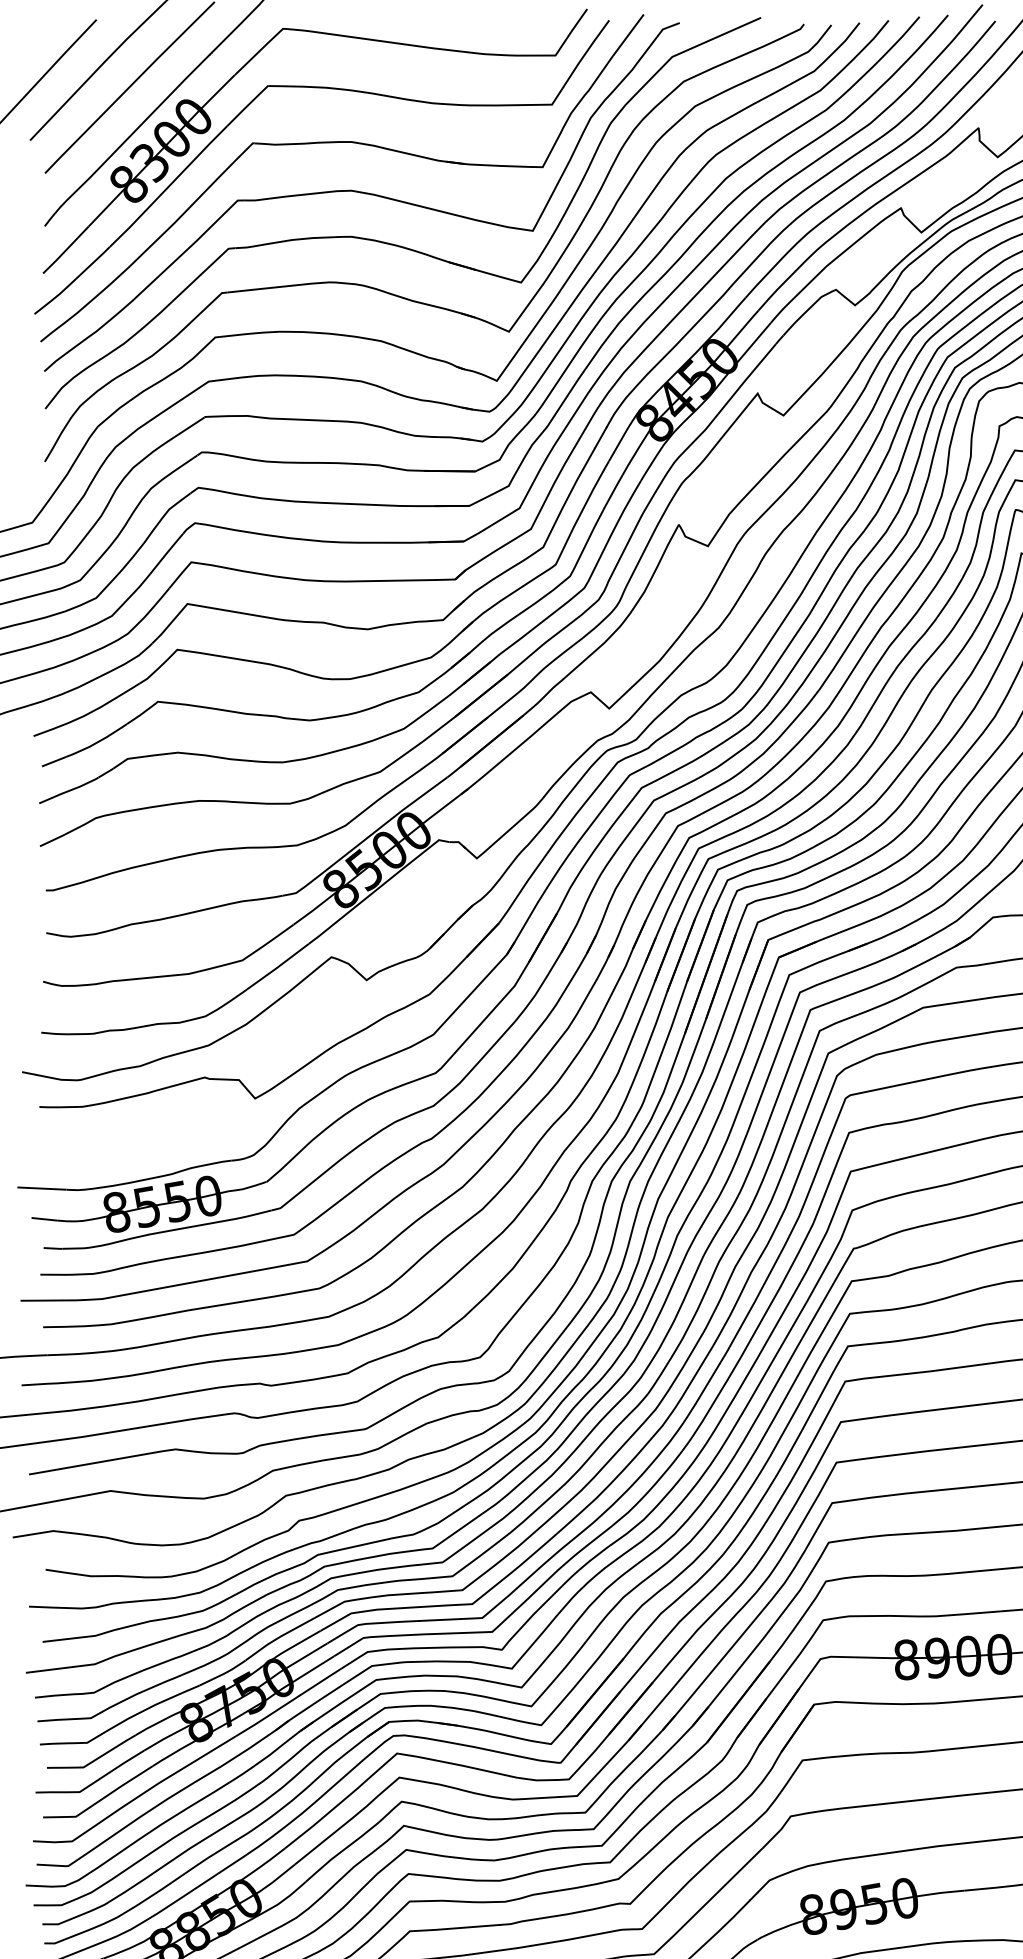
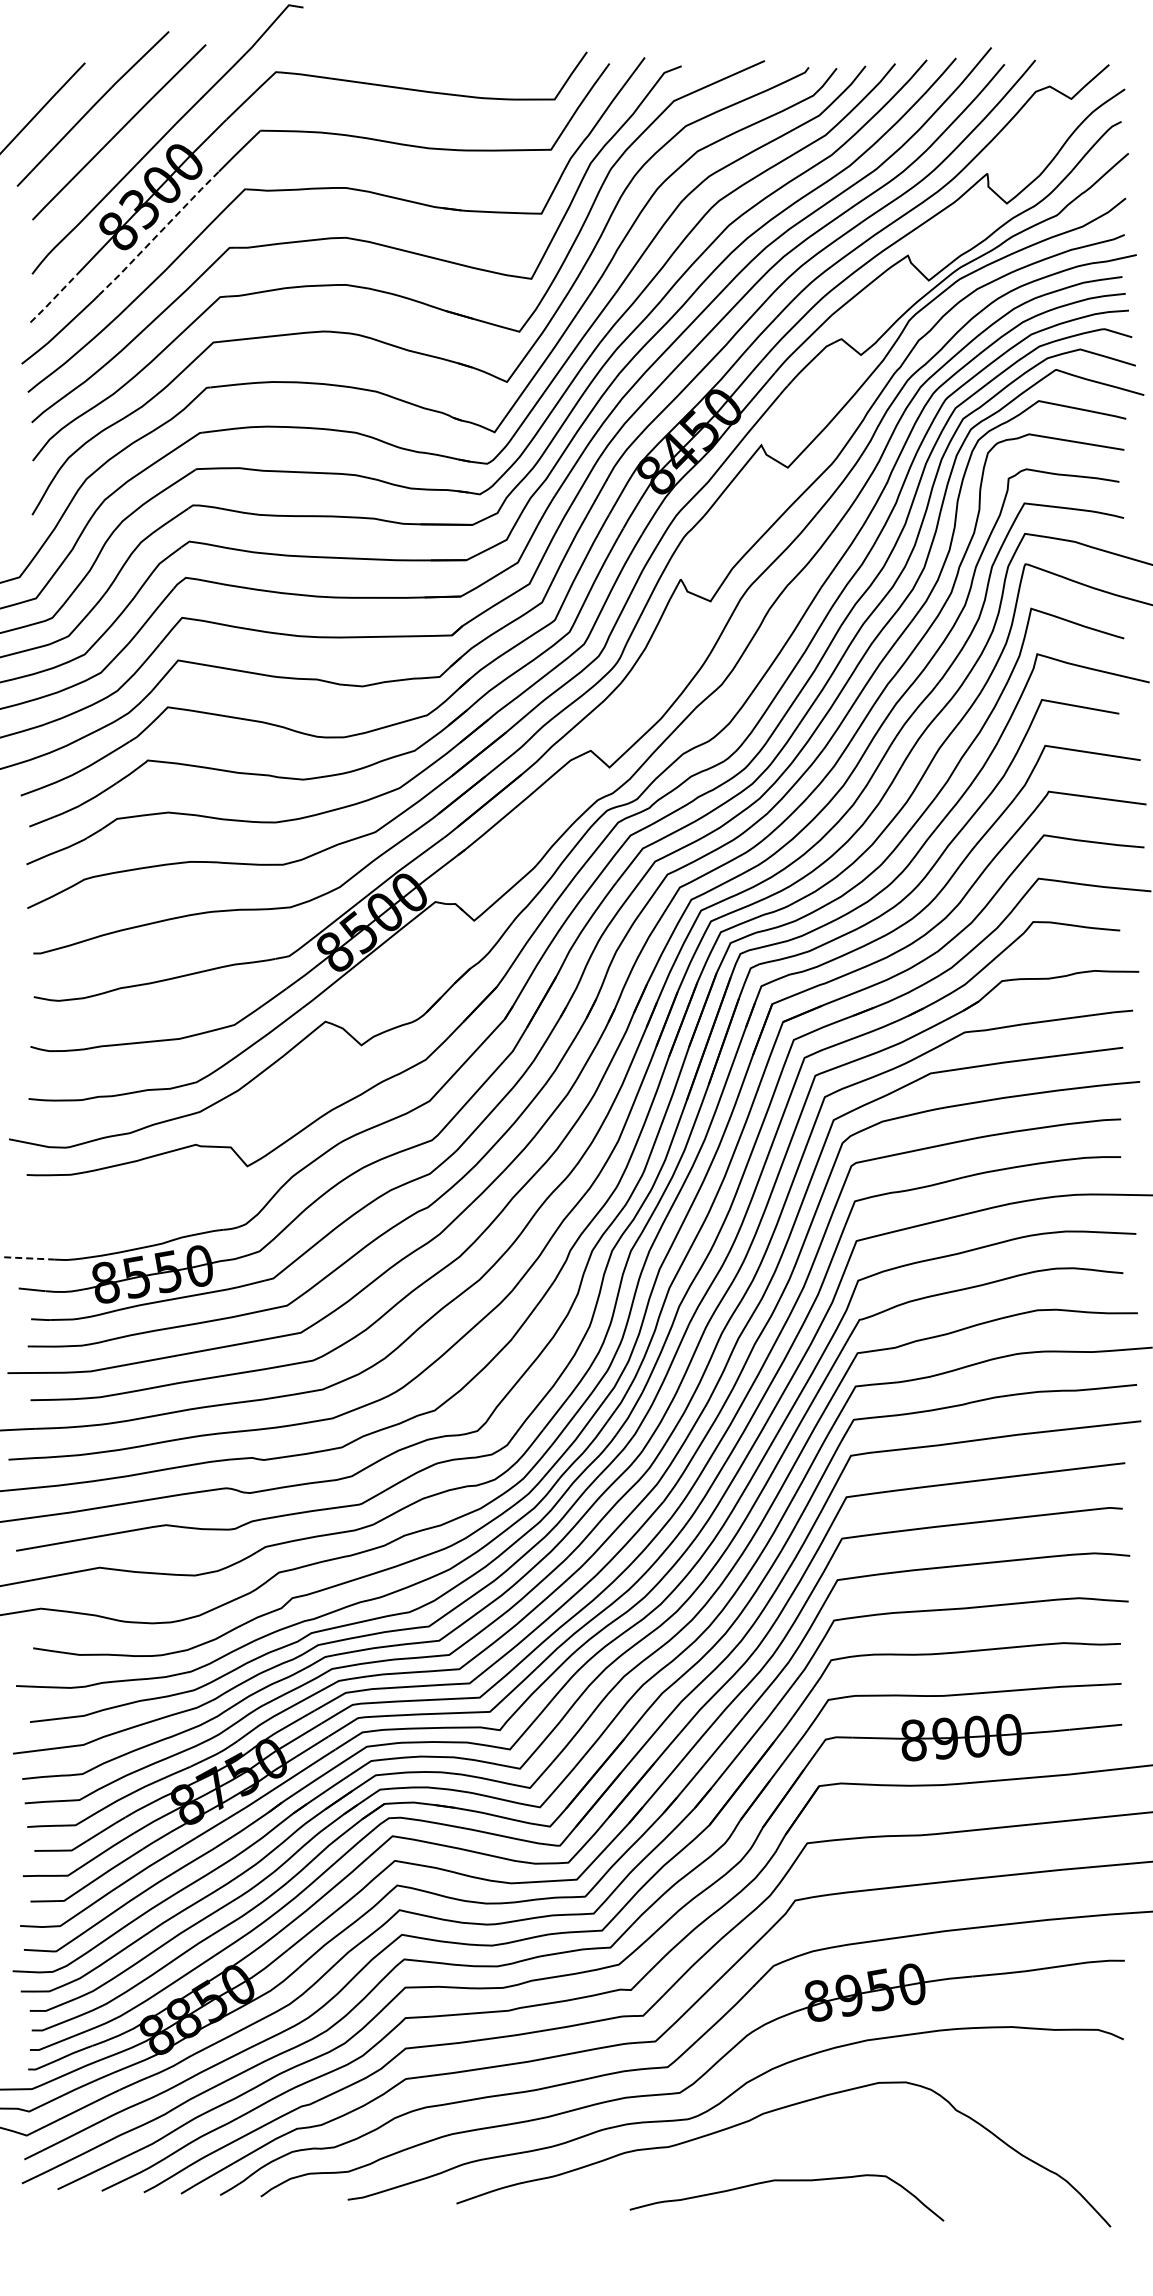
line: (169, 186) -> (159, 233), solid -> dashed
line: (65, 251) -> (53, 299), solid -> dashed
line: (42, 1188) -> (29, 1258), solid -> dashed

